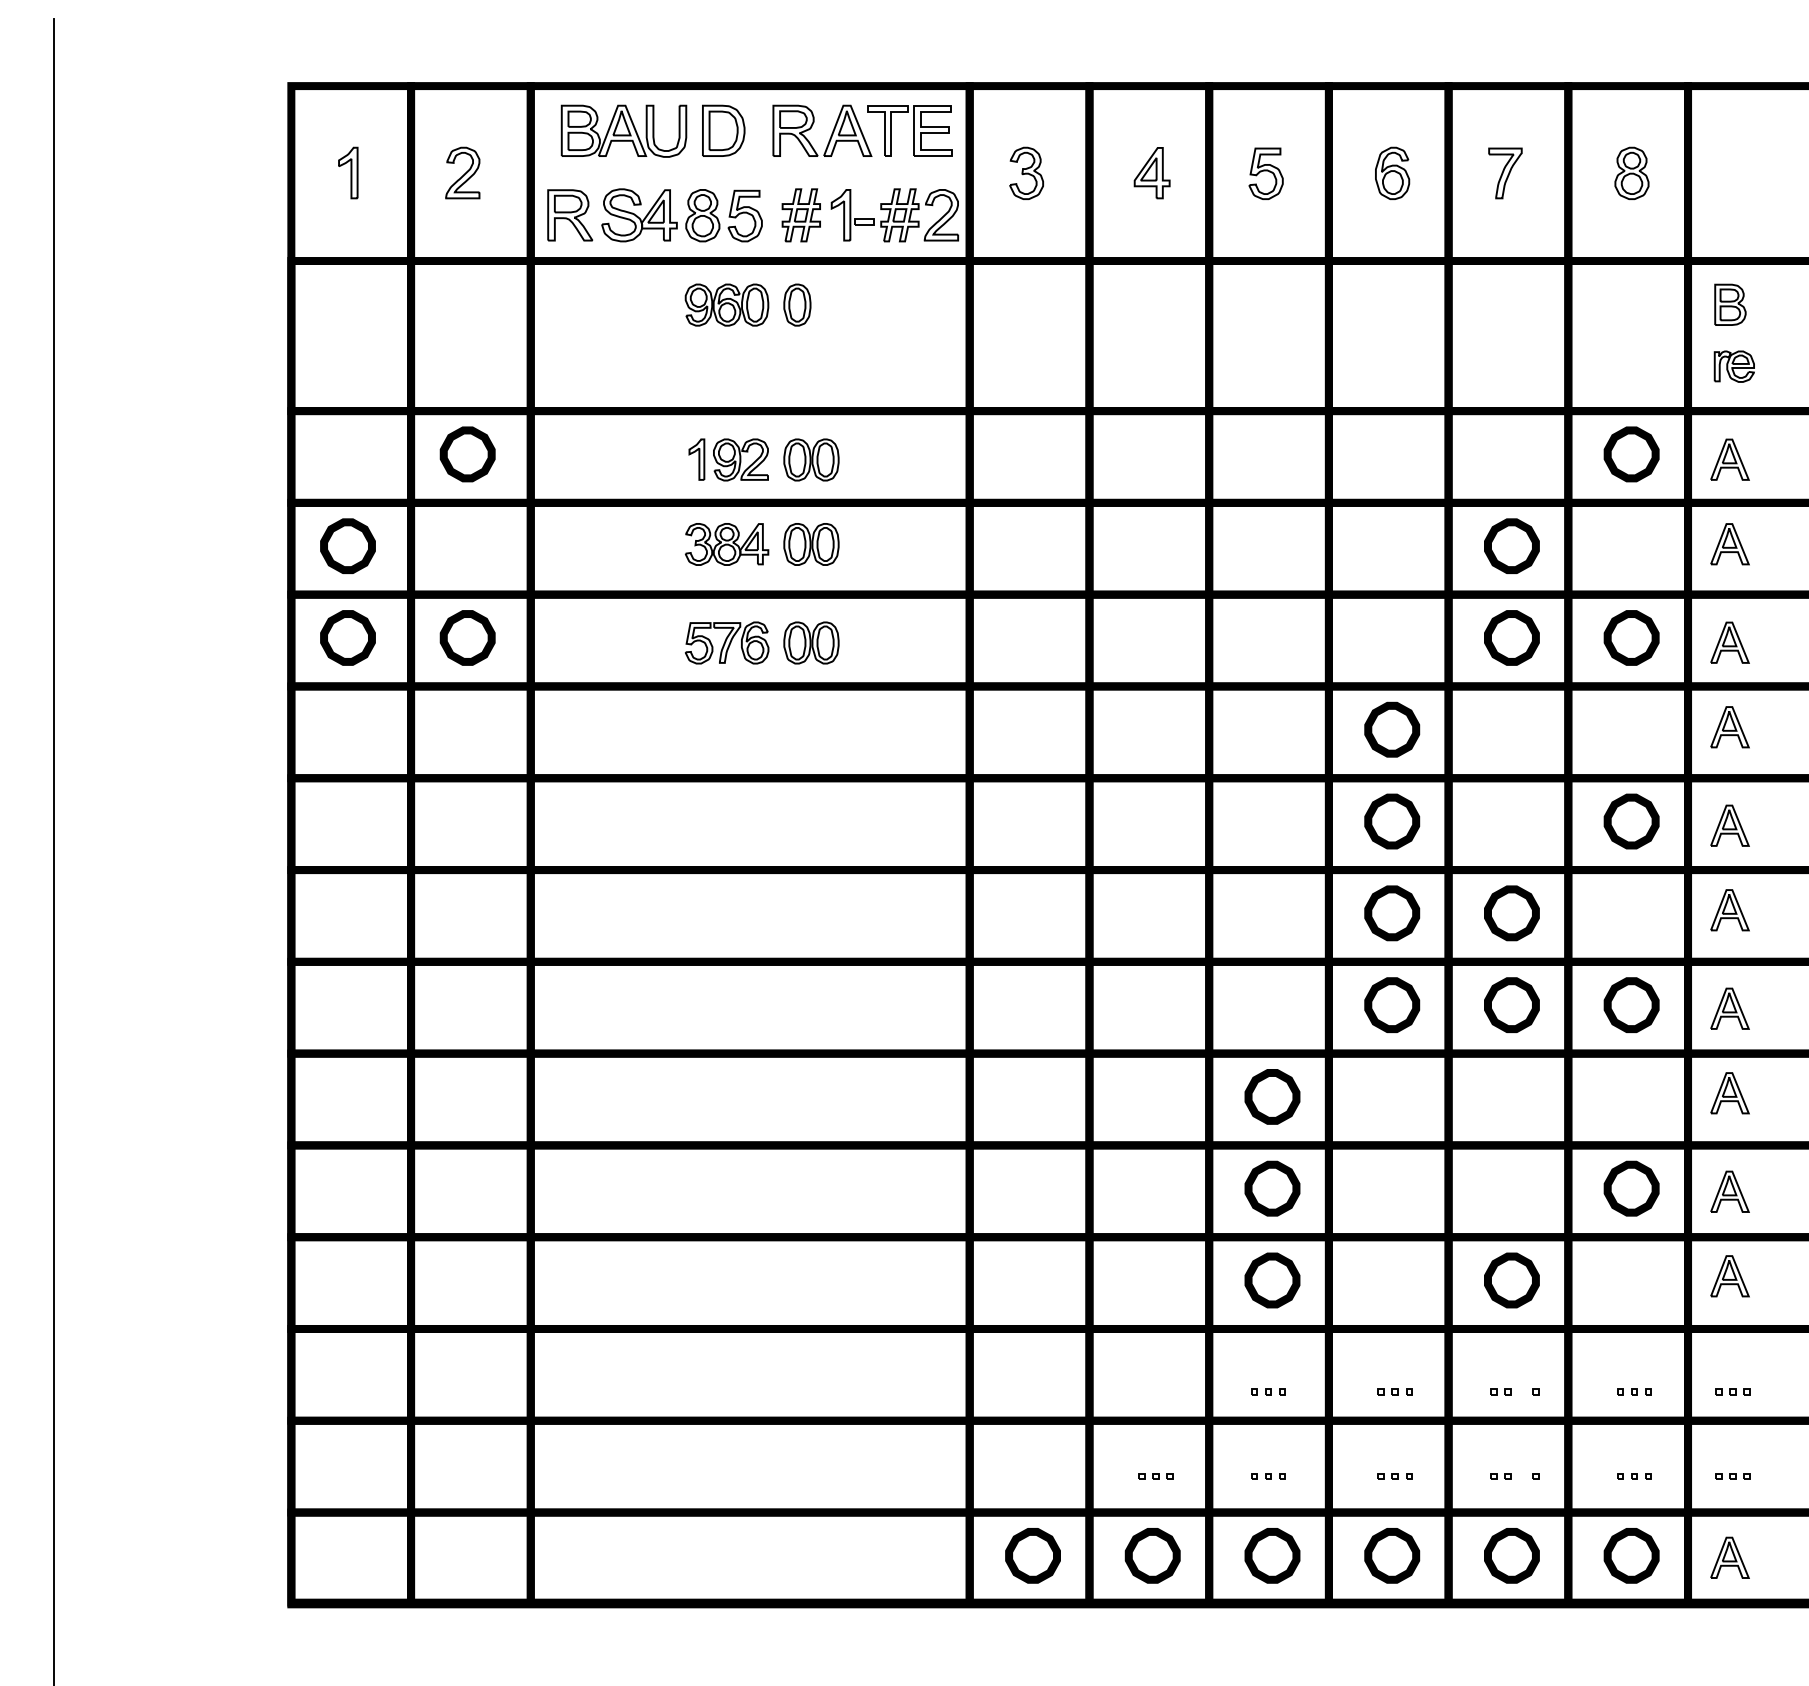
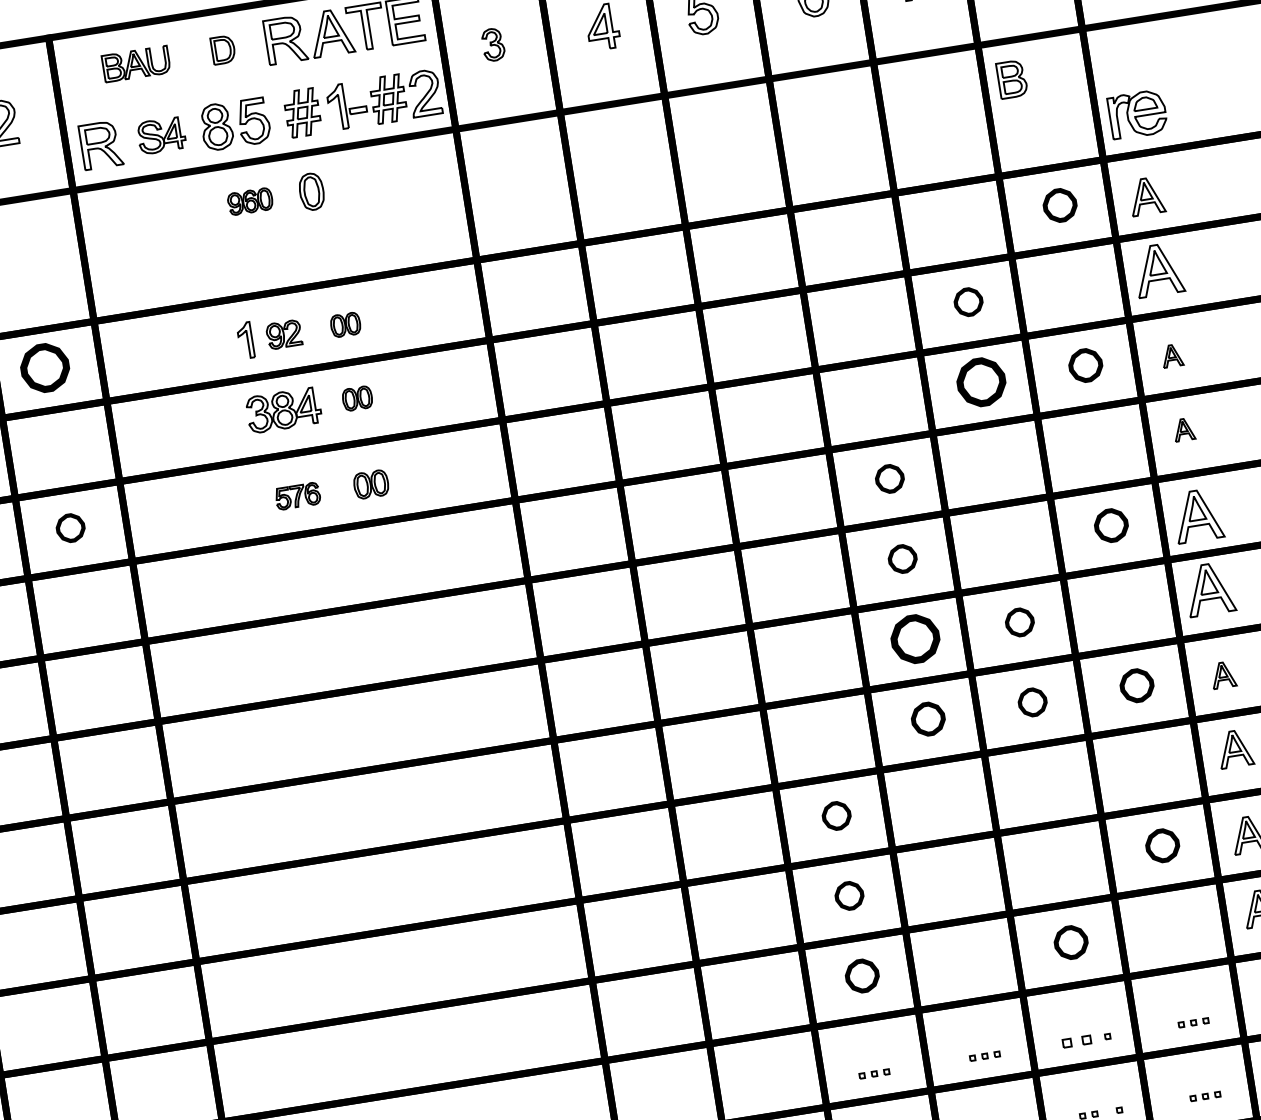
part: (623, 130) -> (135, 63), size x0.6
part: (723, 130) -> (222, 49), size x0.6
part: (1026, 172) -> (493, 44), size x0.7
part: (639, 215) -> (161, 135), size x0.7
part: (726, 304) -> (249, 201), size x0.6
part: (1730, 304) -> (1012, 79), moved
part: (1733, 366) -> (1136, 114), size x1.6
part: (1631, 454) -> (1060, 205), size x0.7
part: (740, 459) -> (283, 334), size x0.7
part: (811, 459) -> (345, 324), size x0.6
part: (811, 544) -> (357, 398), size x0.6
part: (1729, 544) -> (1158, 270), size x1.4
part: (1511, 545) -> (968, 301), size x0.6
part: (467, 637) -> (70, 527), size x0.6
part: (1631, 637) -> (1085, 365), size x0.7
part: (727, 642) -> (297, 495), size x0.6
part: (811, 642) -> (371, 484), size x0.7
part: (1729, 642) -> (1171, 355), size x0.6
part: (1729, 727) -> (1183, 429), size x0.6
part: (1392, 729) -> (890, 478), size x0.6
part: (1392, 821) -> (902, 559), size x0.6
part: (1631, 821) -> (1111, 525), size x0.7
part: (1729, 825) -> (1197, 515), size x1.4
part: (1729, 910) -> (1209, 589), size x1.4
part: (1511, 913) -> (1019, 622), size x0.6
part: (1392, 1004) -> (928, 718), size x0.7
part: (1511, 1004) -> (1032, 701), size x0.6
part: (1631, 1004) -> (1136, 685), size x0.7
part: (1729, 1008) -> (1222, 675), size x0.7
part: (1272, 1096) -> (836, 815), size x0.6
part: (1272, 1188) -> (849, 895), size x0.6
part: (1631, 1188) -> (1162, 845), size x0.7
part: (1272, 1280) -> (862, 976), size x0.7
part: (1511, 1280) -> (1070, 942), size x0.7
part: (1500, 1391) -> (1076, 1041), size x1.6

